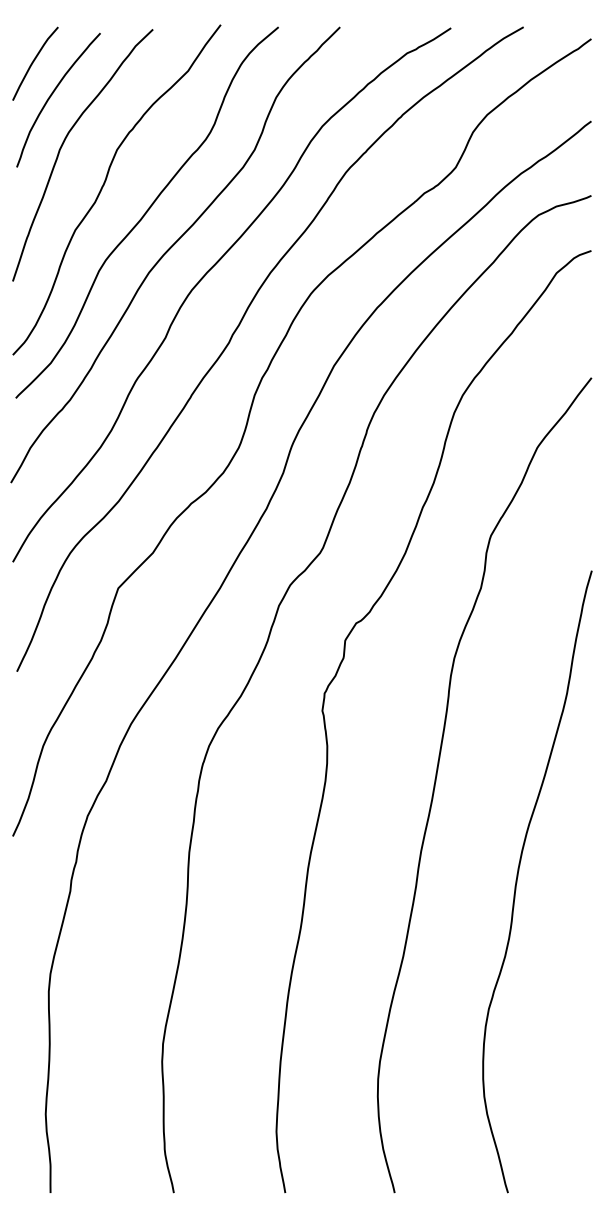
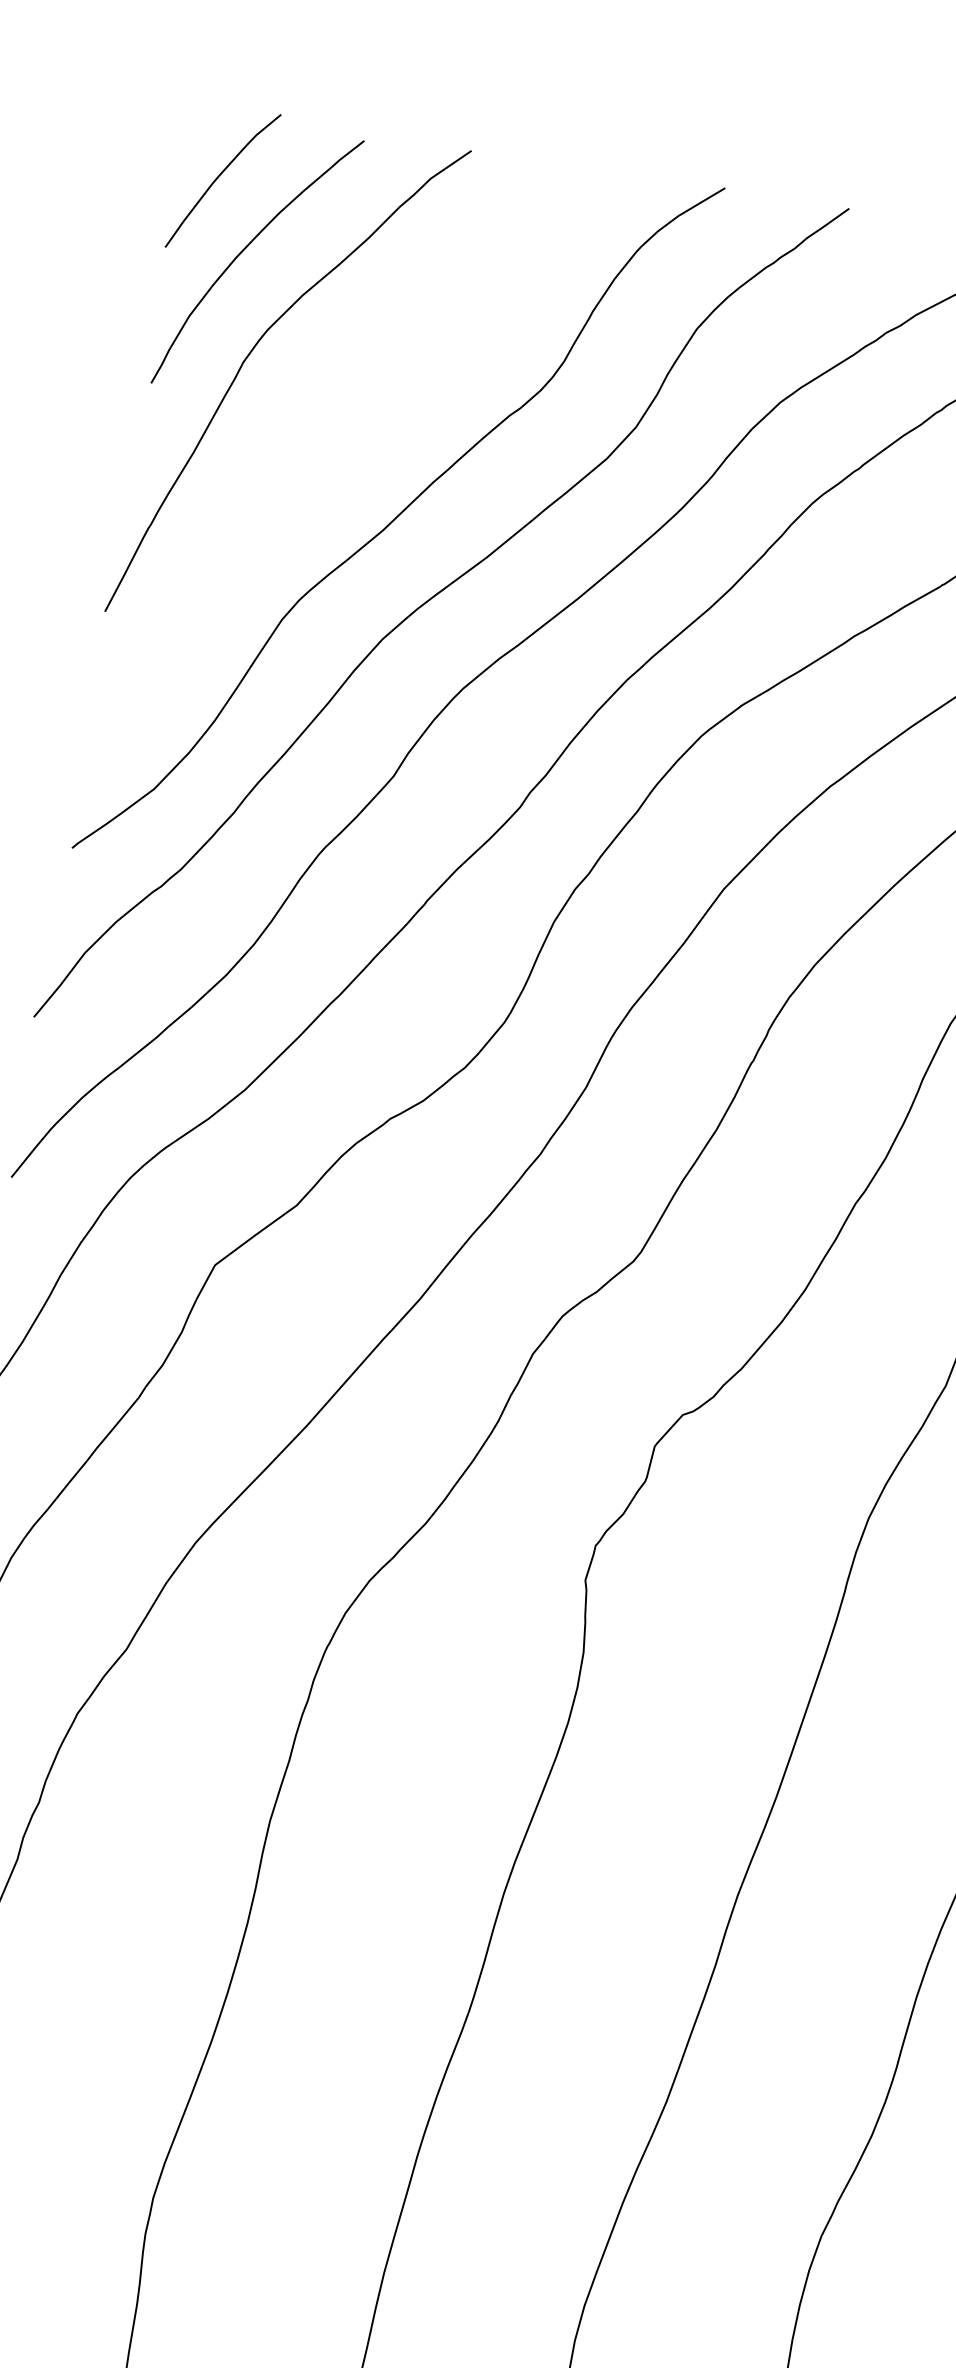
curve: (105, 183) -> (324, 445), removed

